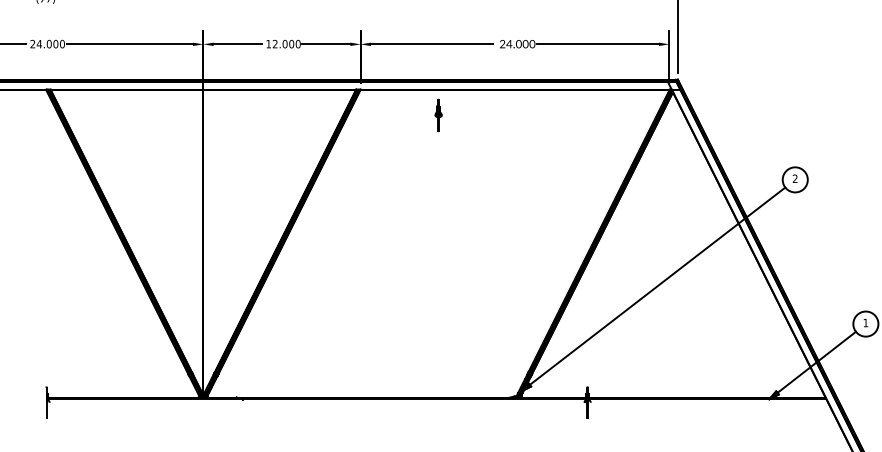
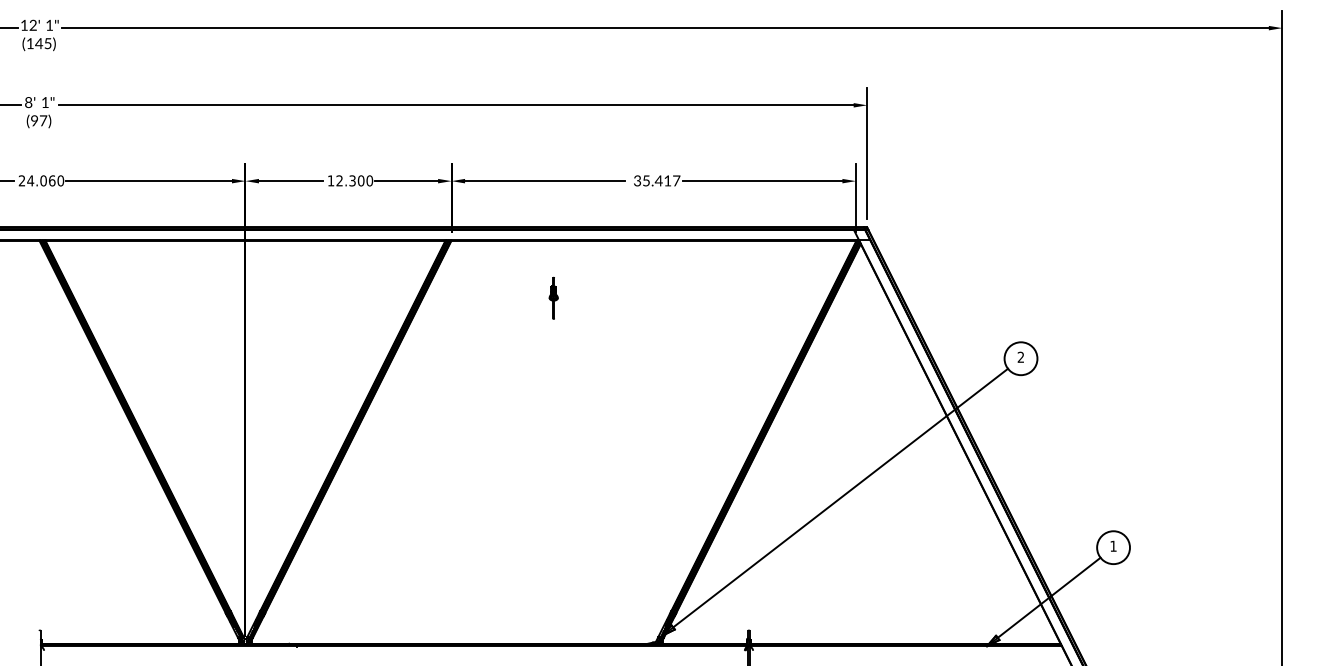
text: (56, 43) -> (52, 180), 24.000 -> 24.060
text: (285, 43) -> (352, 180), 12.000 -> 12.300
text: (517, 43) -> (657, 180), 24.000 -> 35.417
part: (438, 114) -> (553, 297), moved

